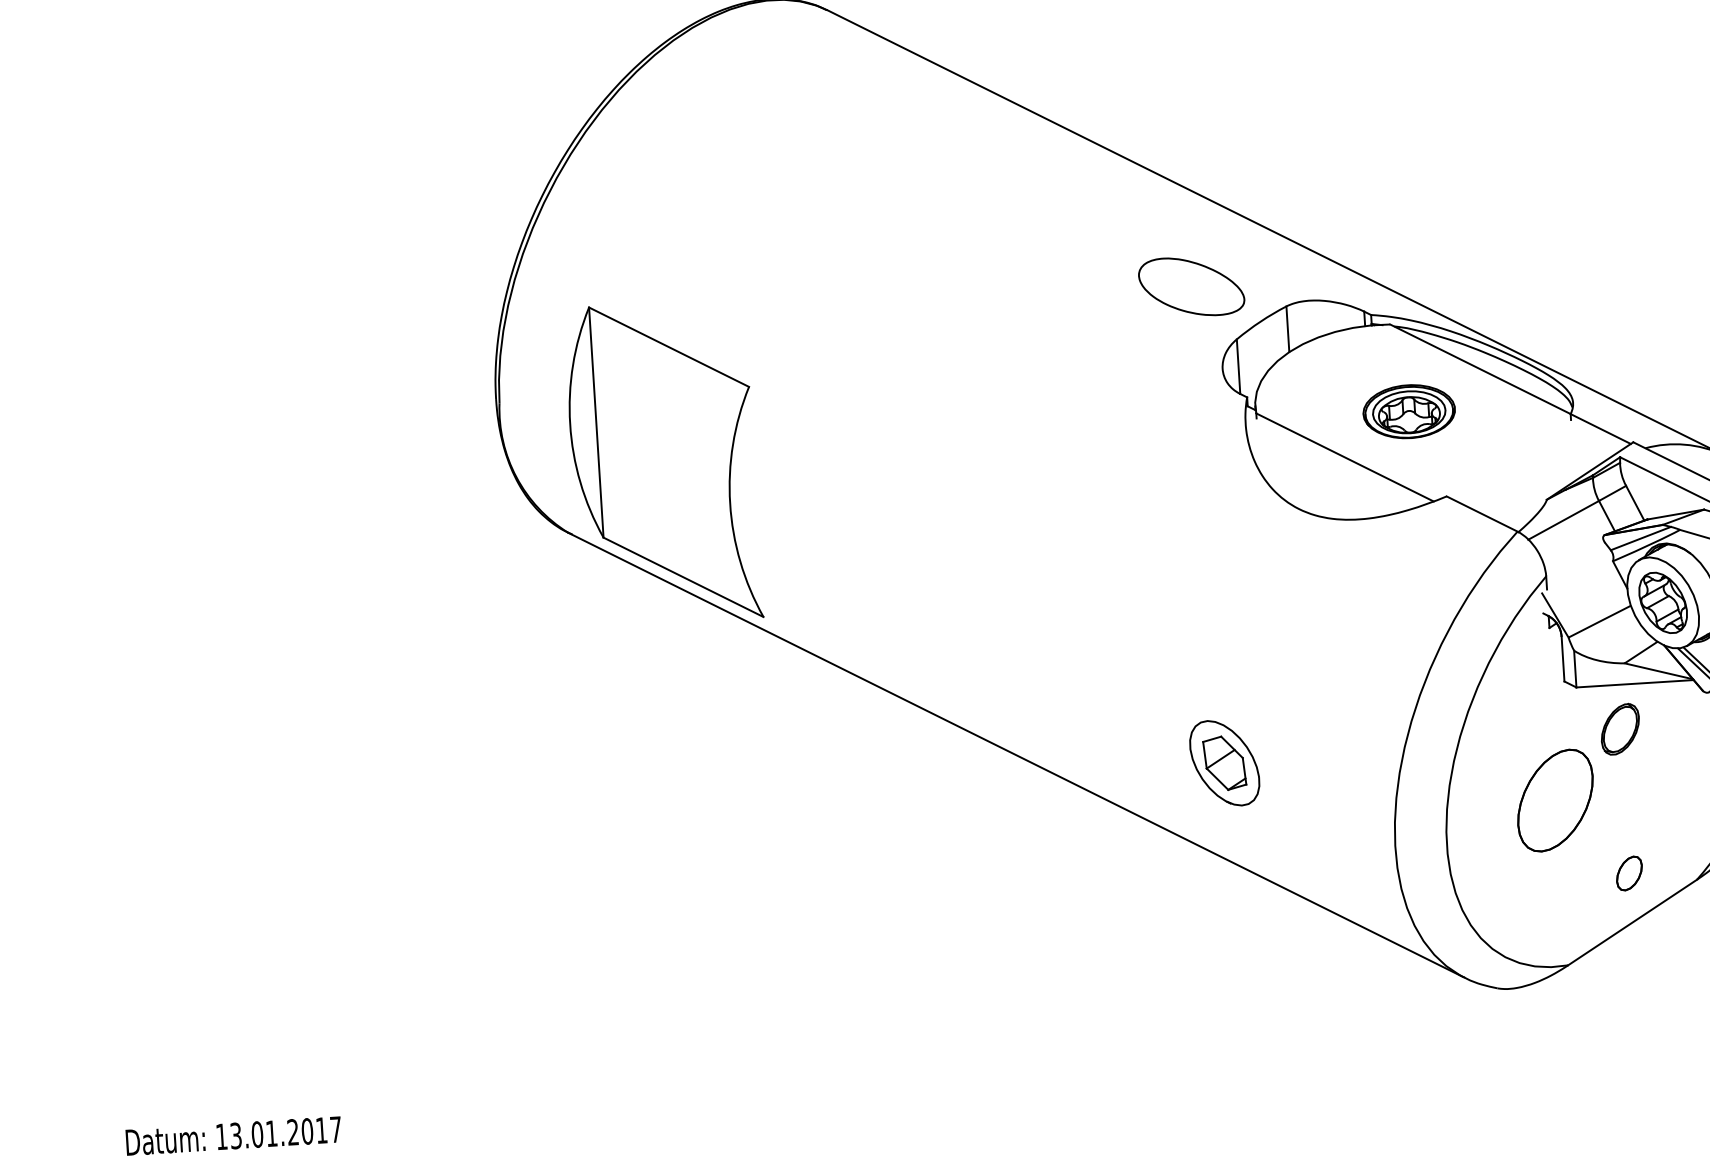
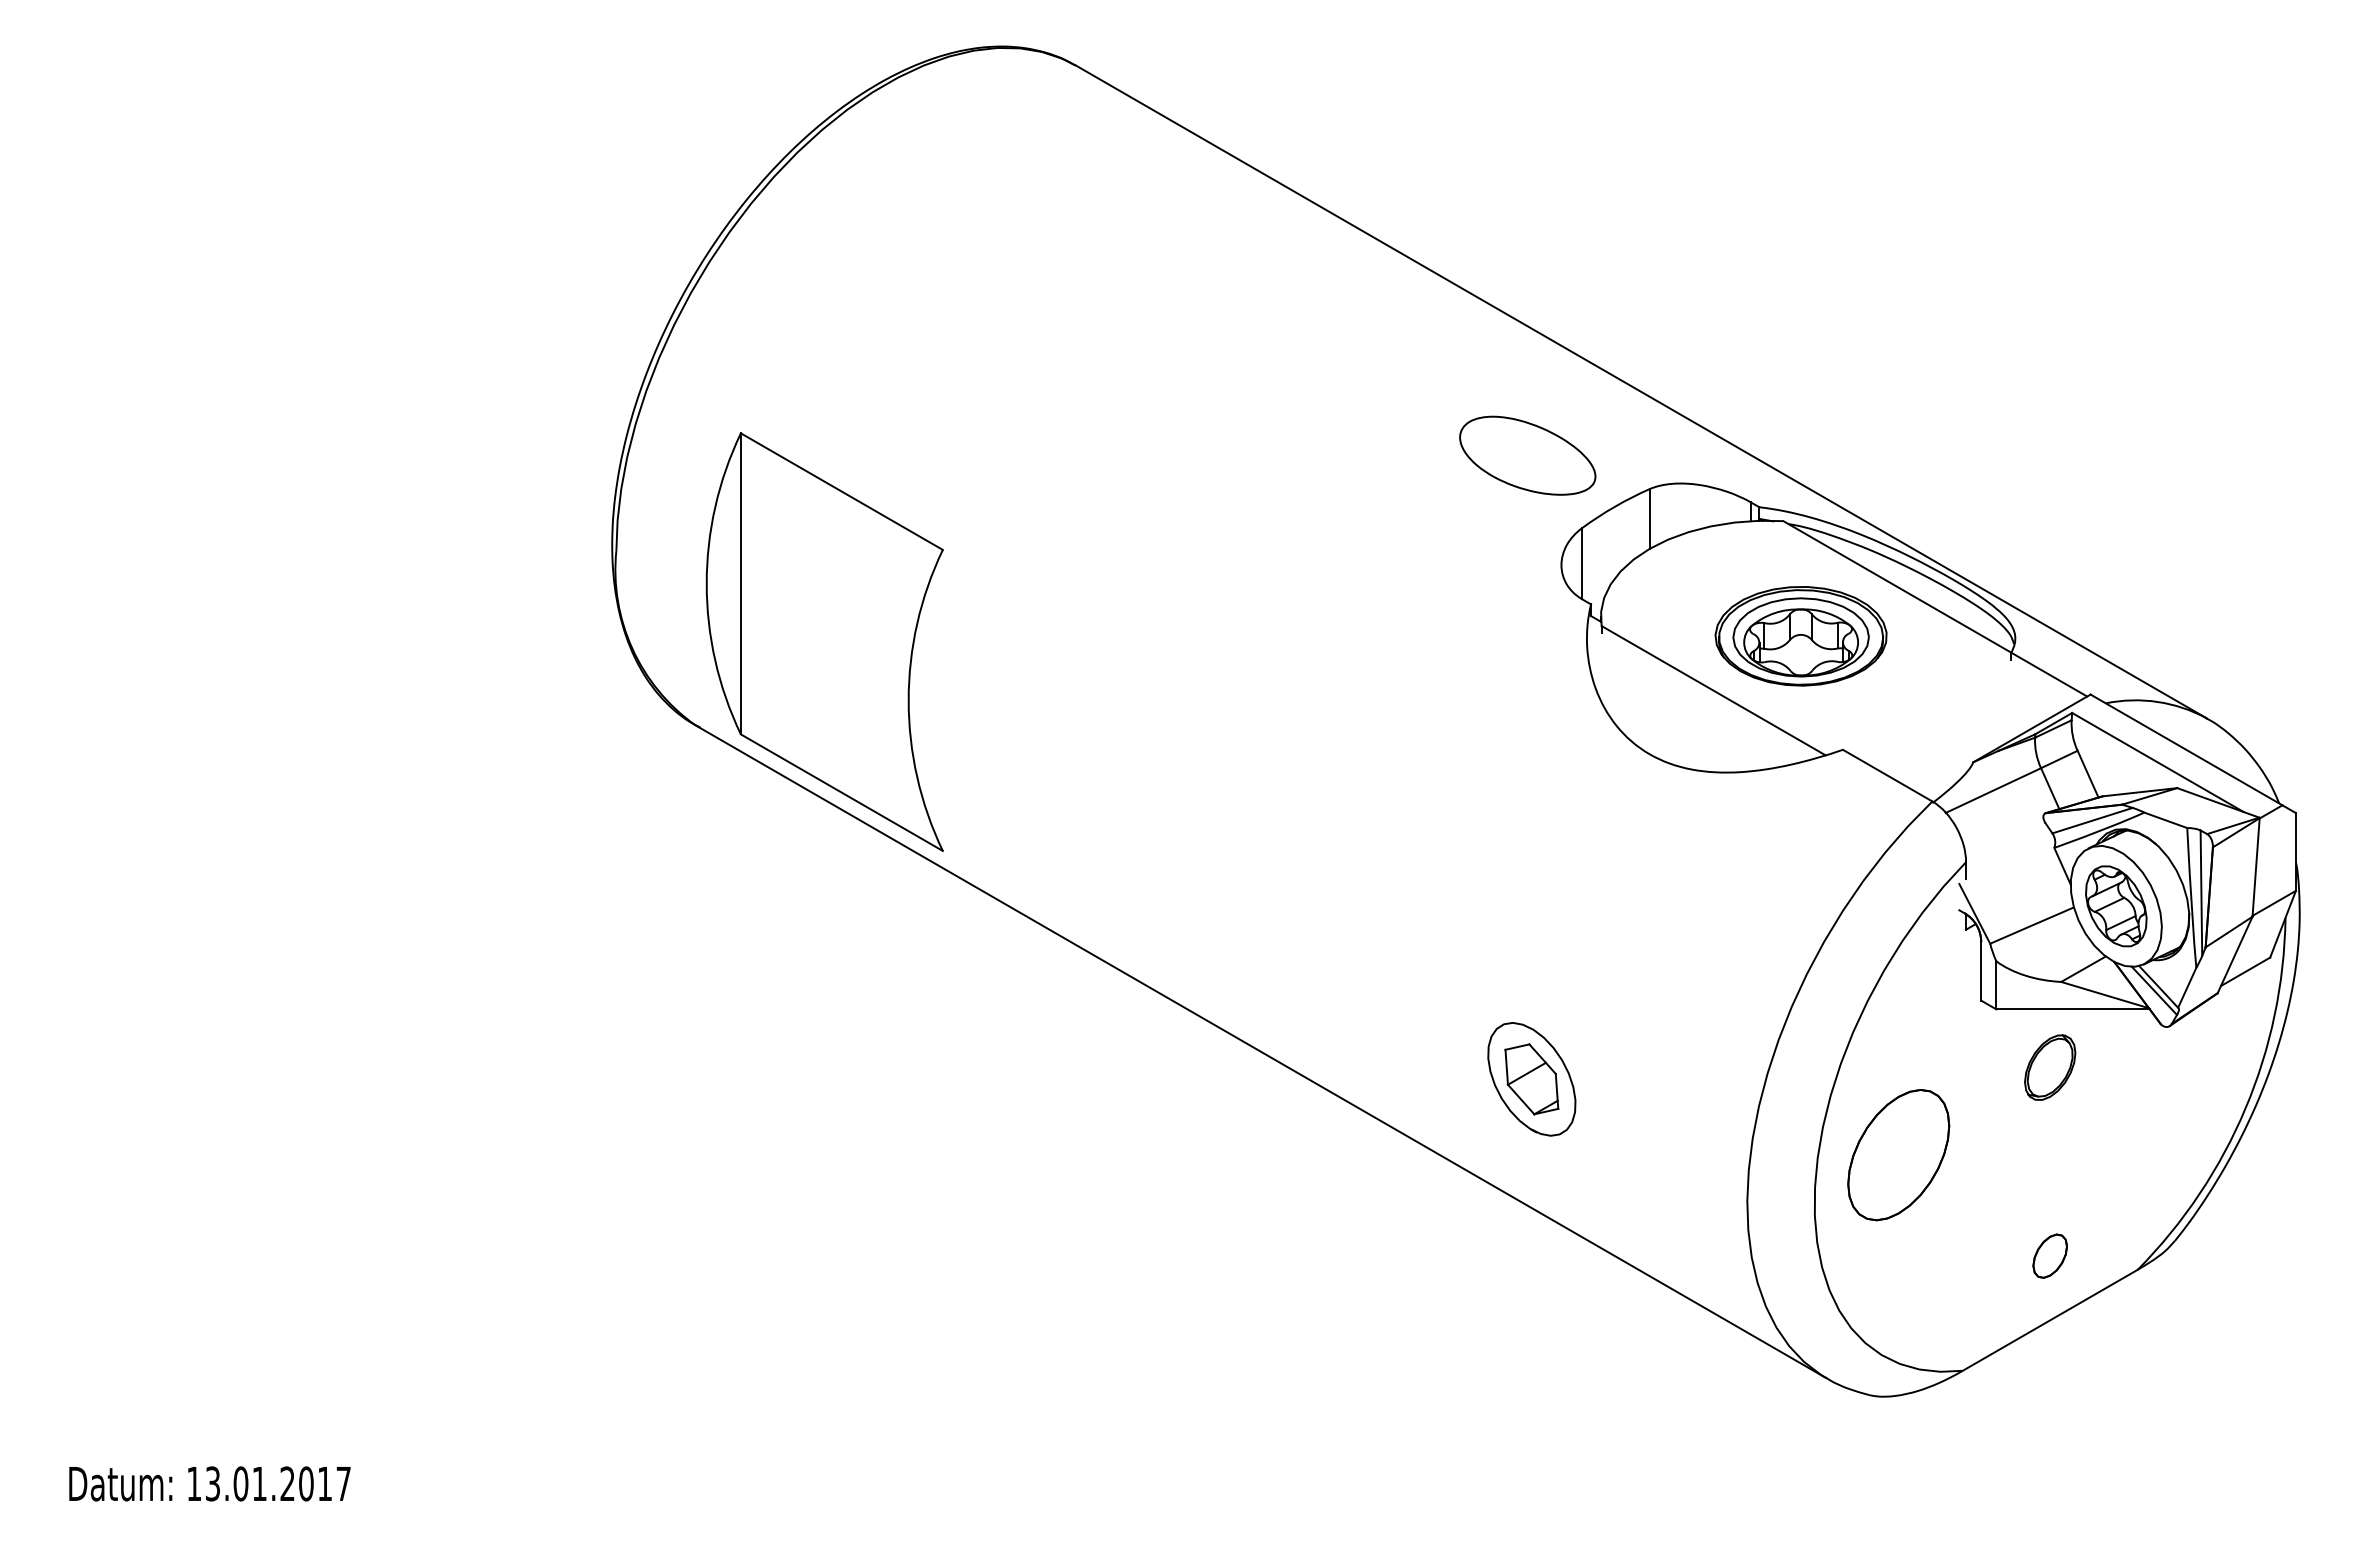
part: (1408, 411) -> (1800, 636), size x1.43
part: (1555, 800) -> (1898, 1155), moved

